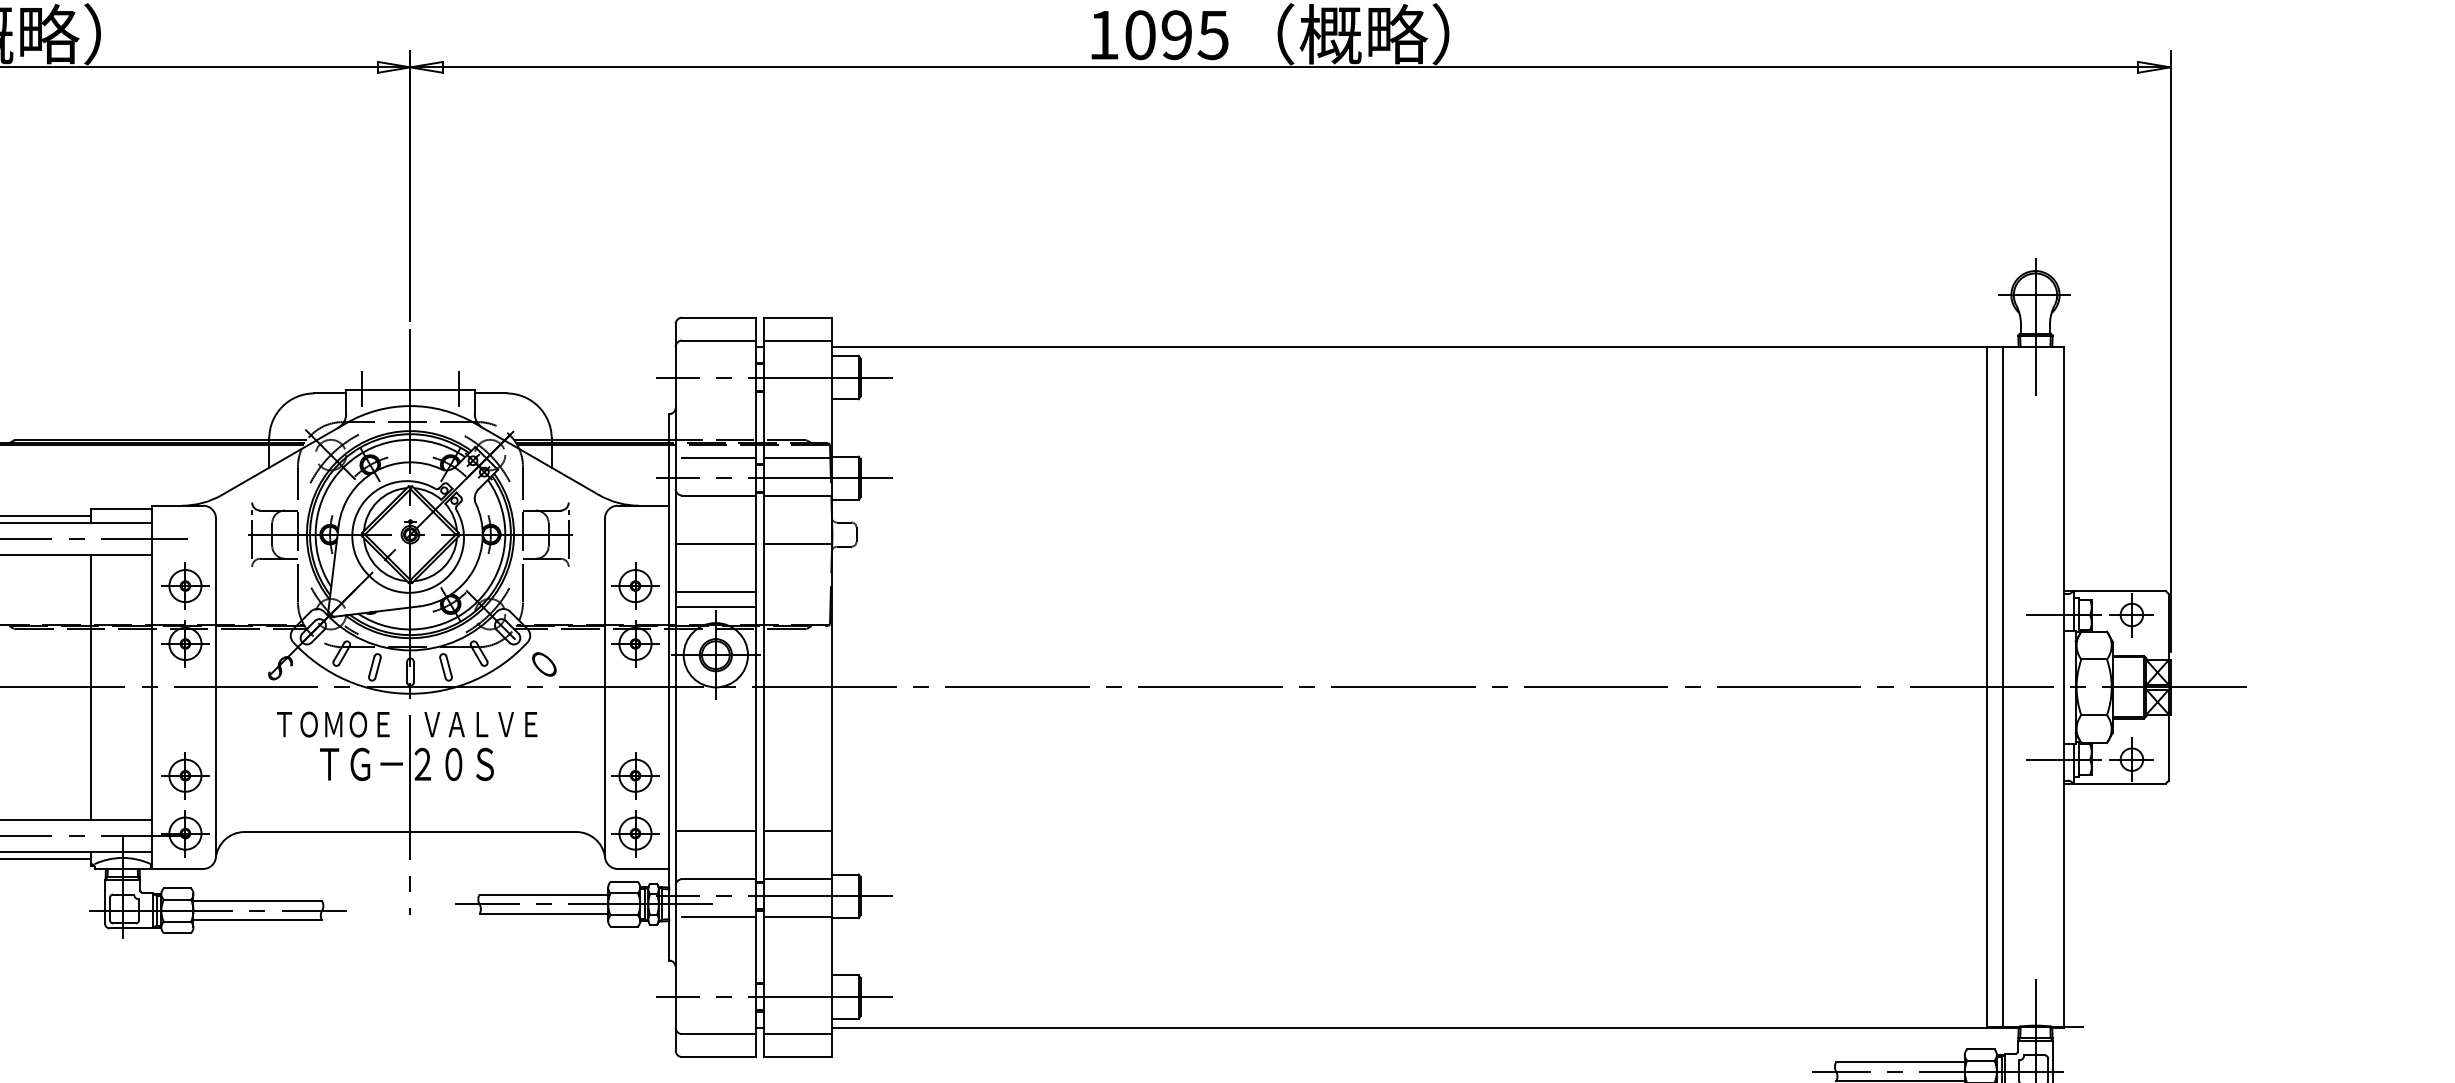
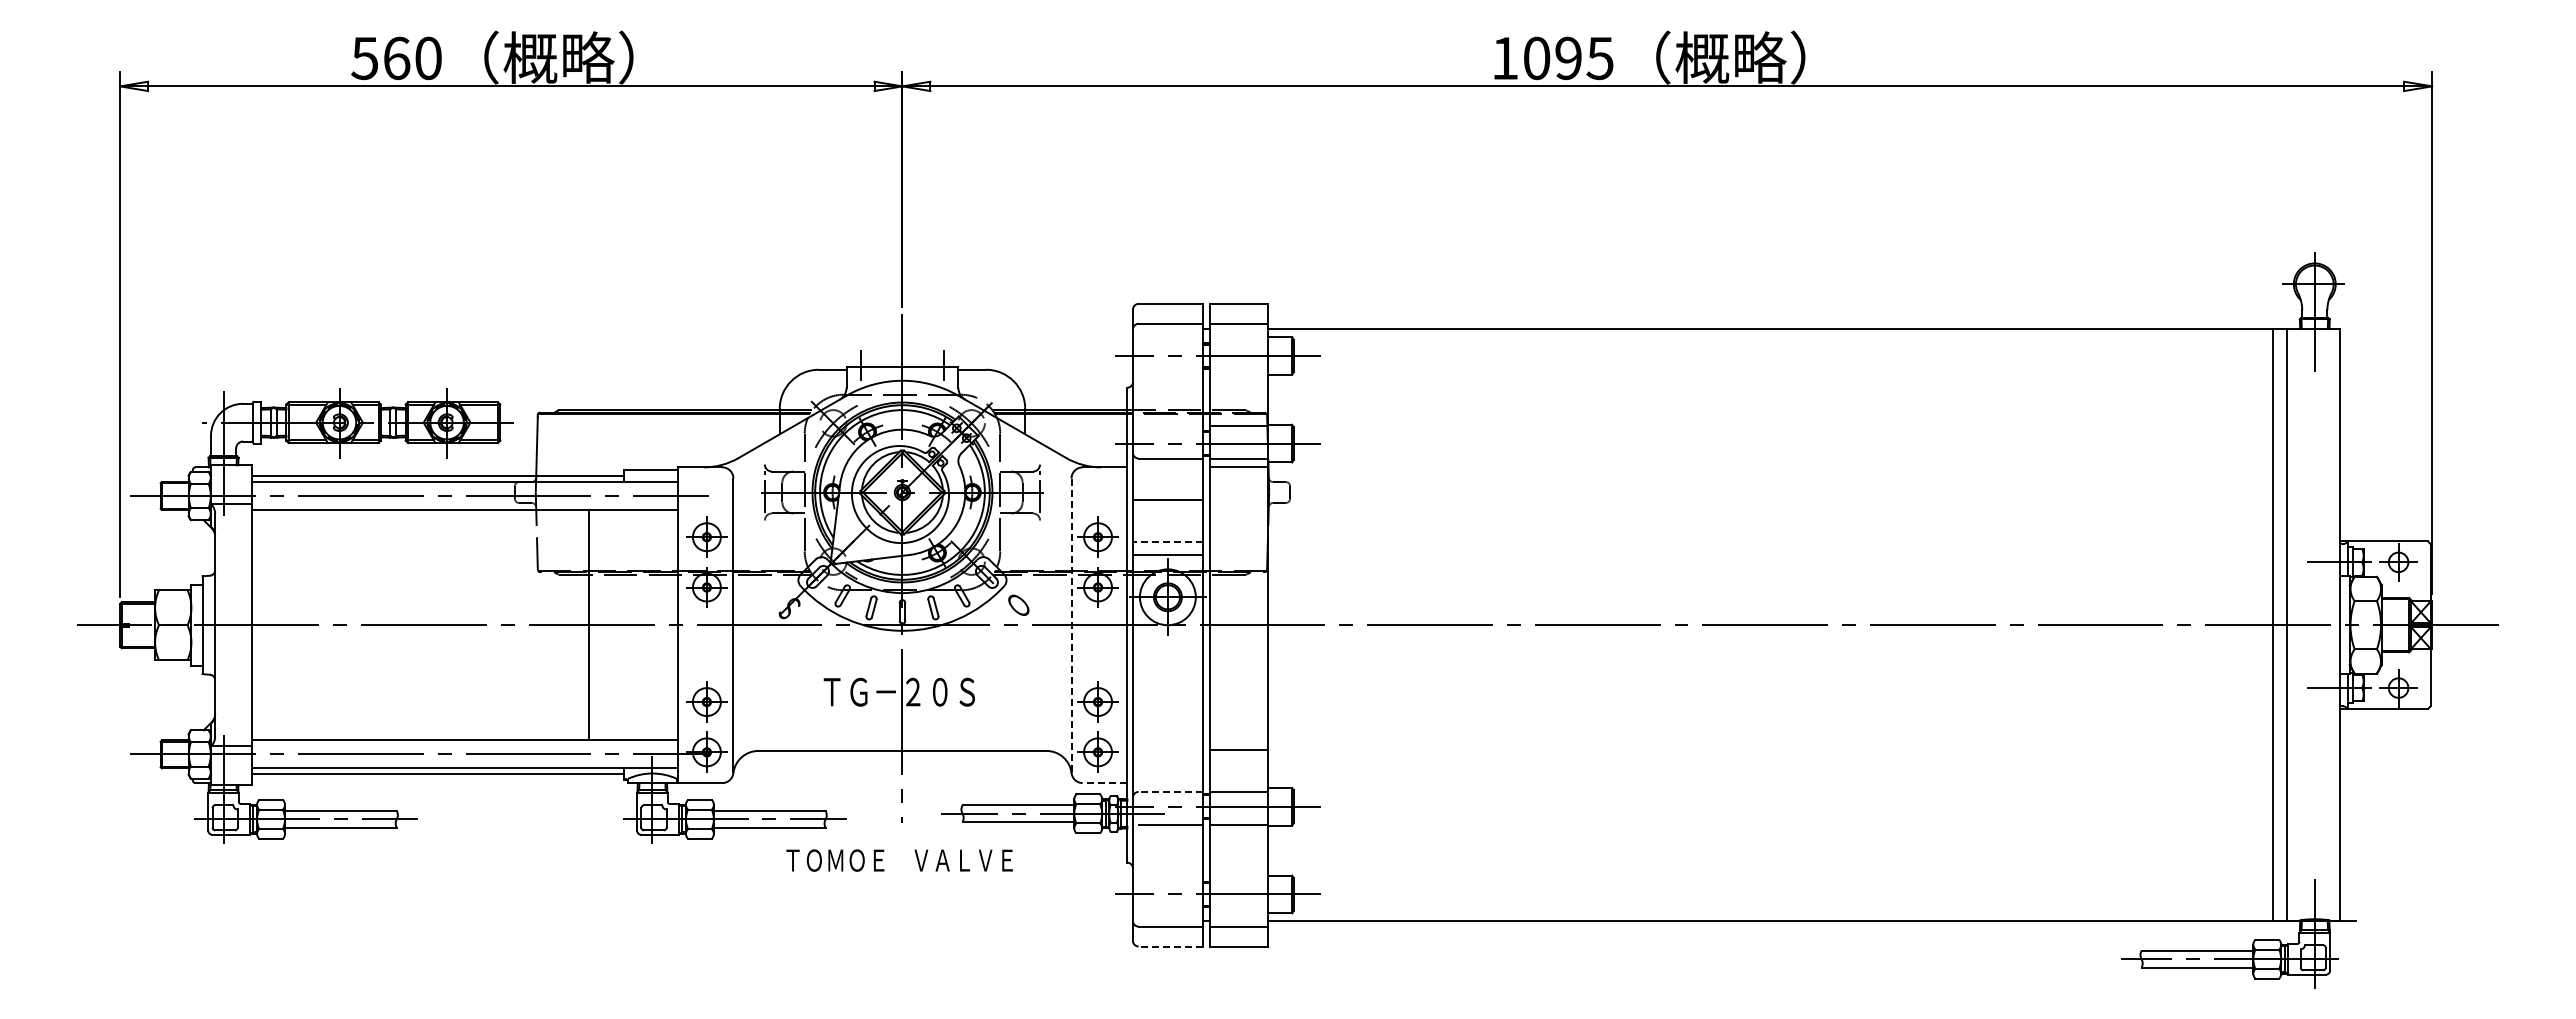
line: (718, 457) -> (1170, 425), removed
line: (797, 543) -> (1238, 467), moved
line: (715, 592) -> (1167, 542), solid -> dashed
line: (90, 686) -> (589, 624), moved
line: (604, 687) -> (1071, 625), solid -> dashed
text: (407, 724) -> (899, 860), moved
line: (715, 831) -> (1167, 750), removed
line: (642, 869) -> (1104, 783), solid -> dashed
line: (718, 878) -> (1170, 791), solid -> dashed
line: (718, 1057) -> (1170, 946), solid -> dashed

